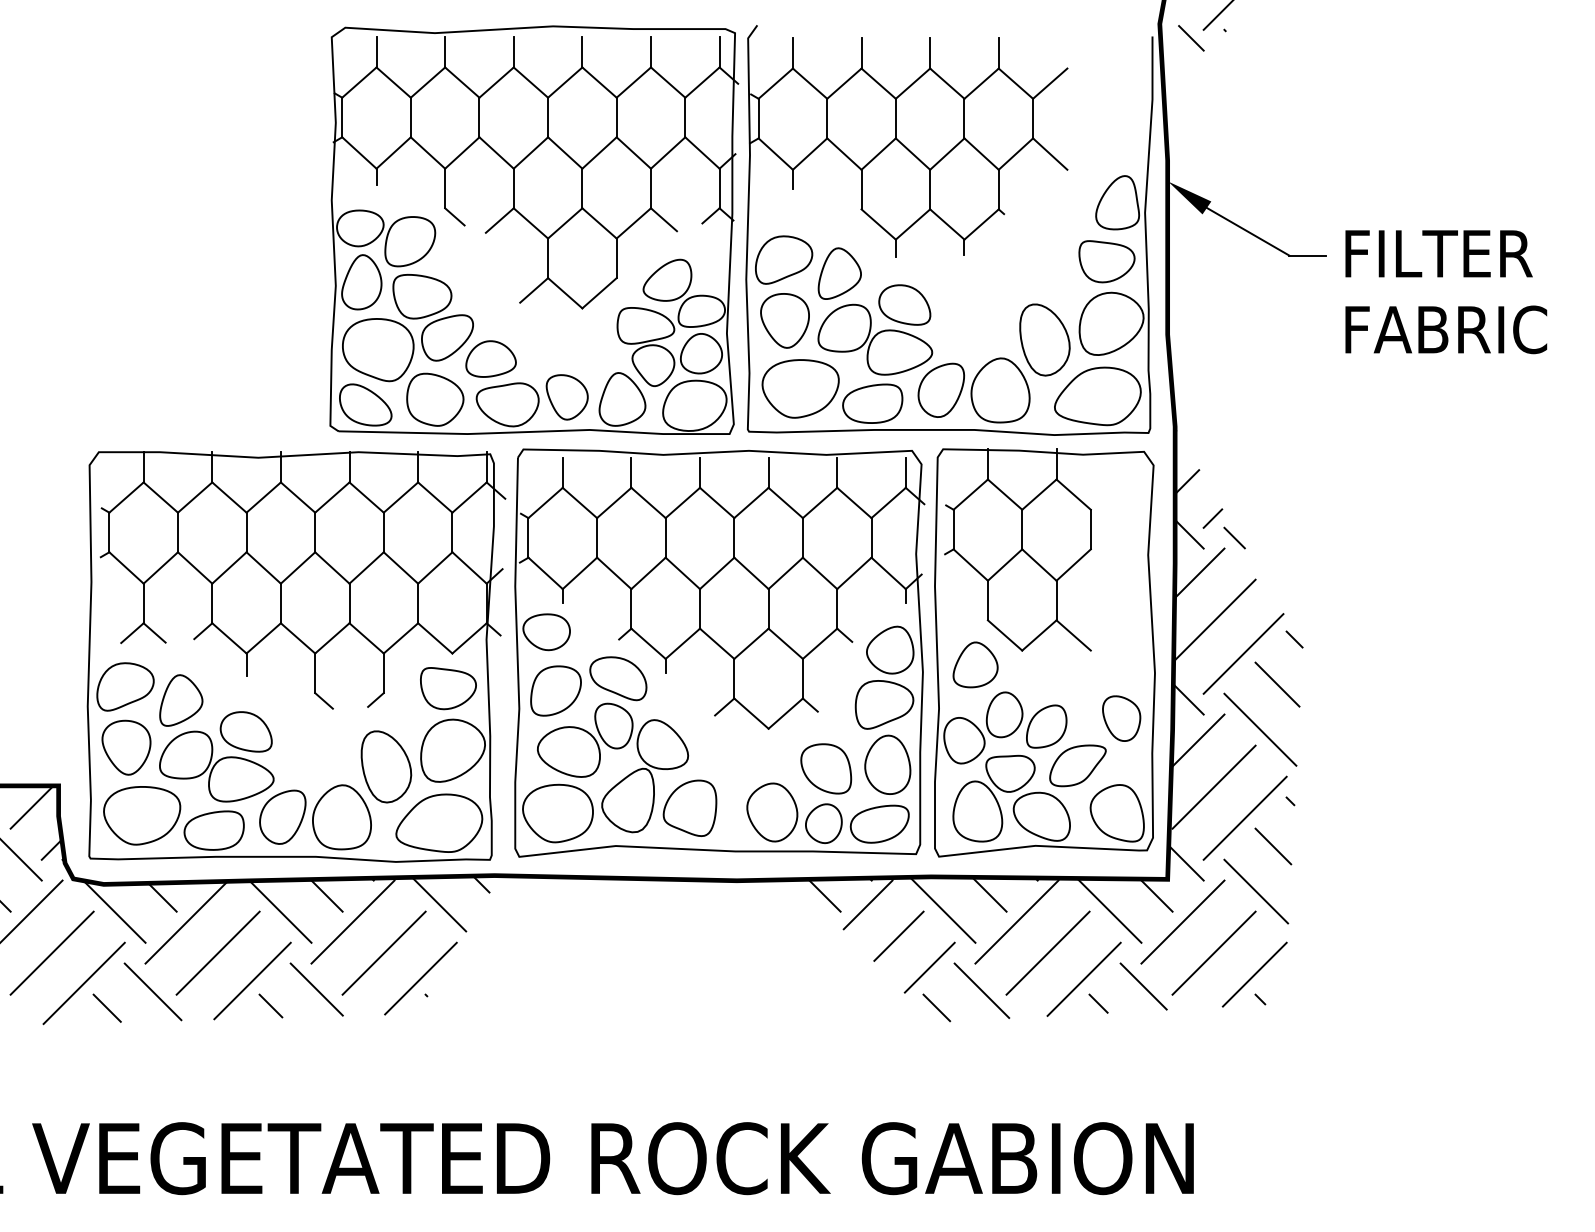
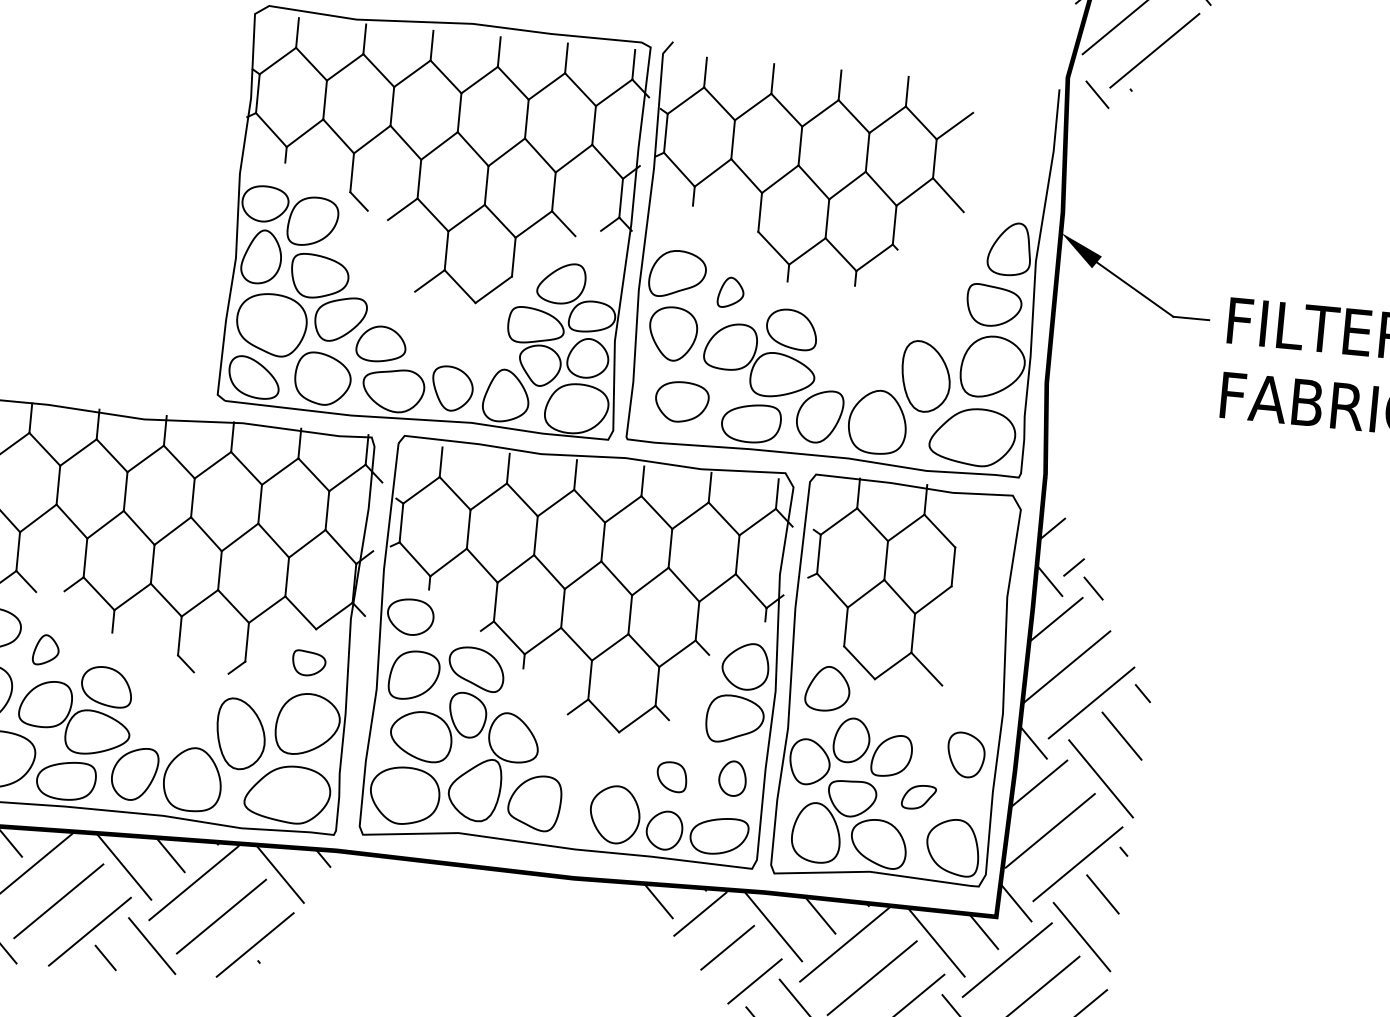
part: (839, 273) -> (730, 292), size x0.6
part: (800, 388) -> (681, 401), size x0.7
part: (448, 688) -> (309, 663), size x0.6
part: (181, 700) -> (46, 650), size x0.6
part: (887, 764) -> (732, 778), size x0.6
part: (1077, 765) -> (918, 796), size x0.6
part: (826, 768) -> (672, 776), size x0.6

